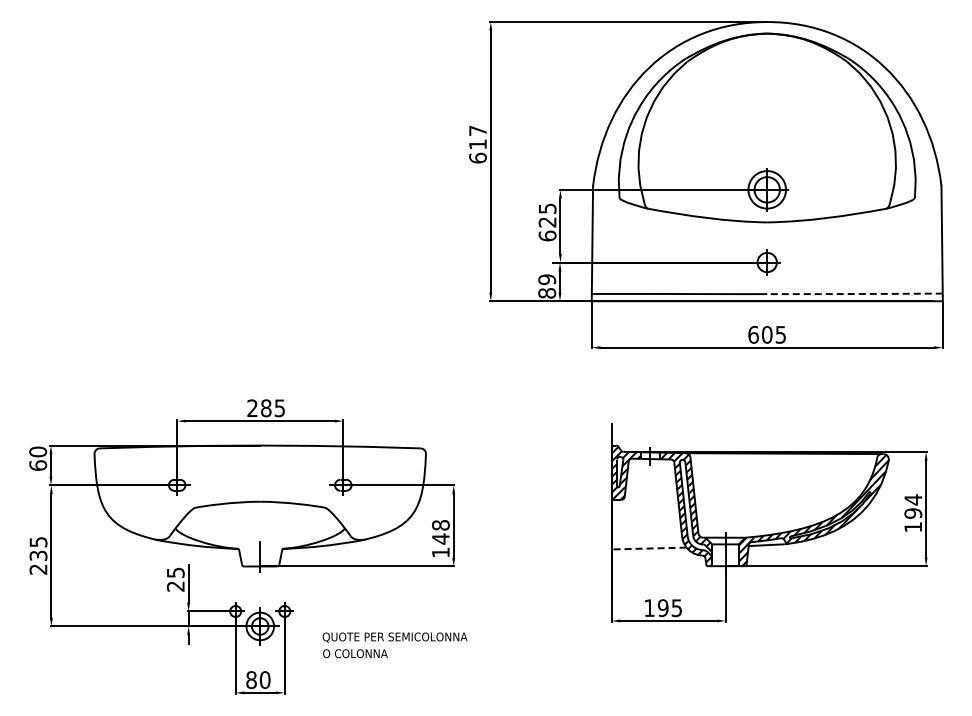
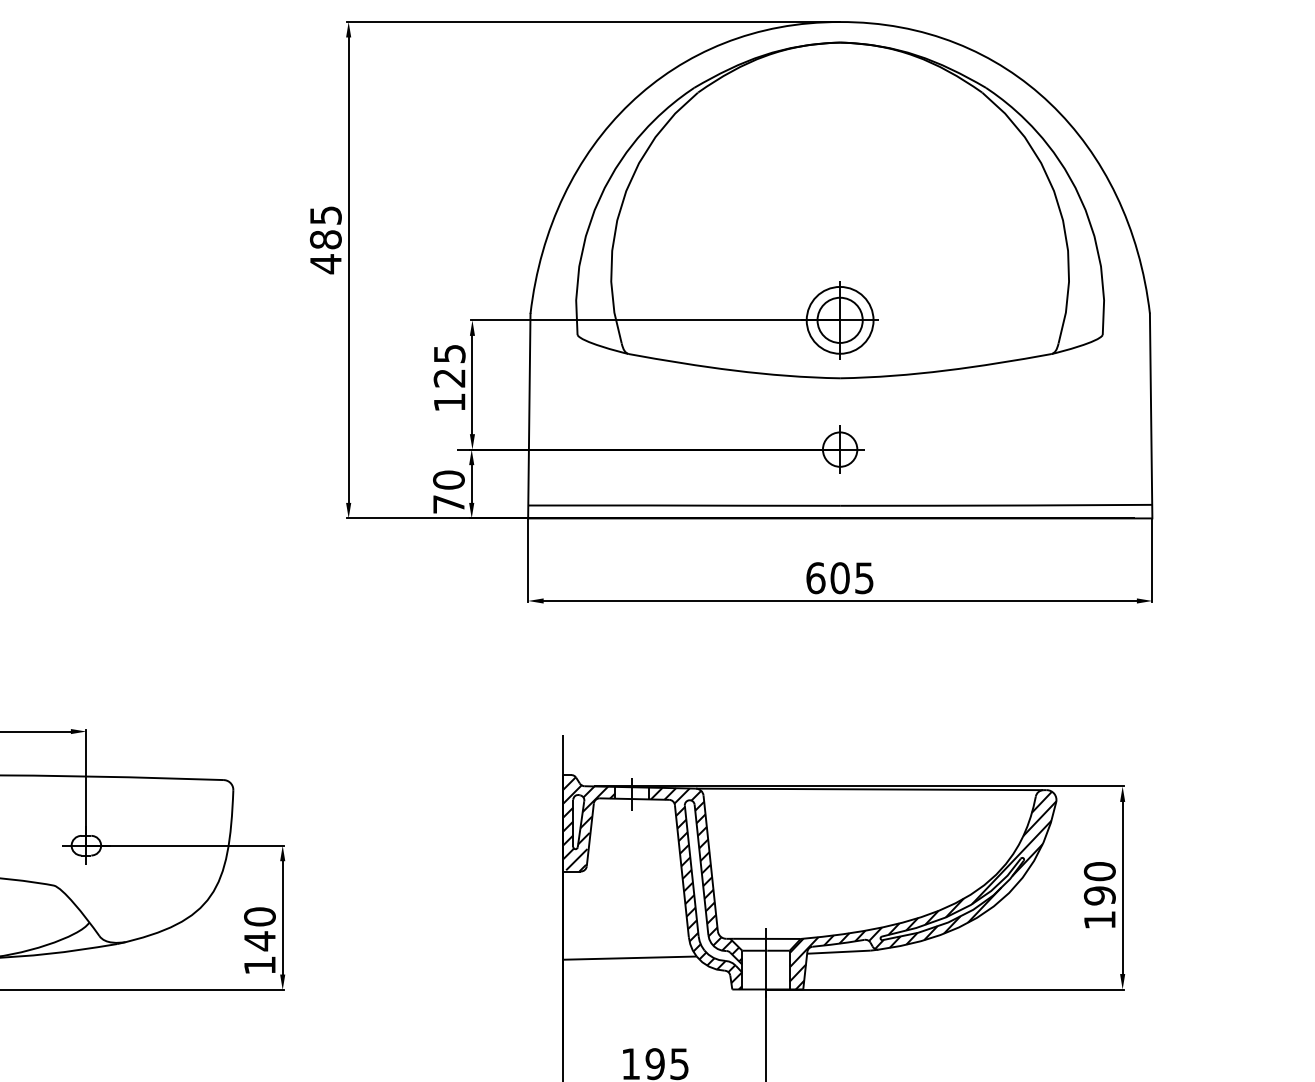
text: (477, 144) -> (324, 239), 617 -> 485
text: (547, 235) -> (449, 401), 625 -> 125
text: (547, 286) -> (449, 492), 89 -> 70
line: (854, 294) -> (995, 506), dashed -> solid
text: (913, 499) -> (1100, 870), 194 -> 190
text: (440, 525) -> (259, 917), 148 -> 140
line: (648, 548) -> (629, 958), dashed -> solid

